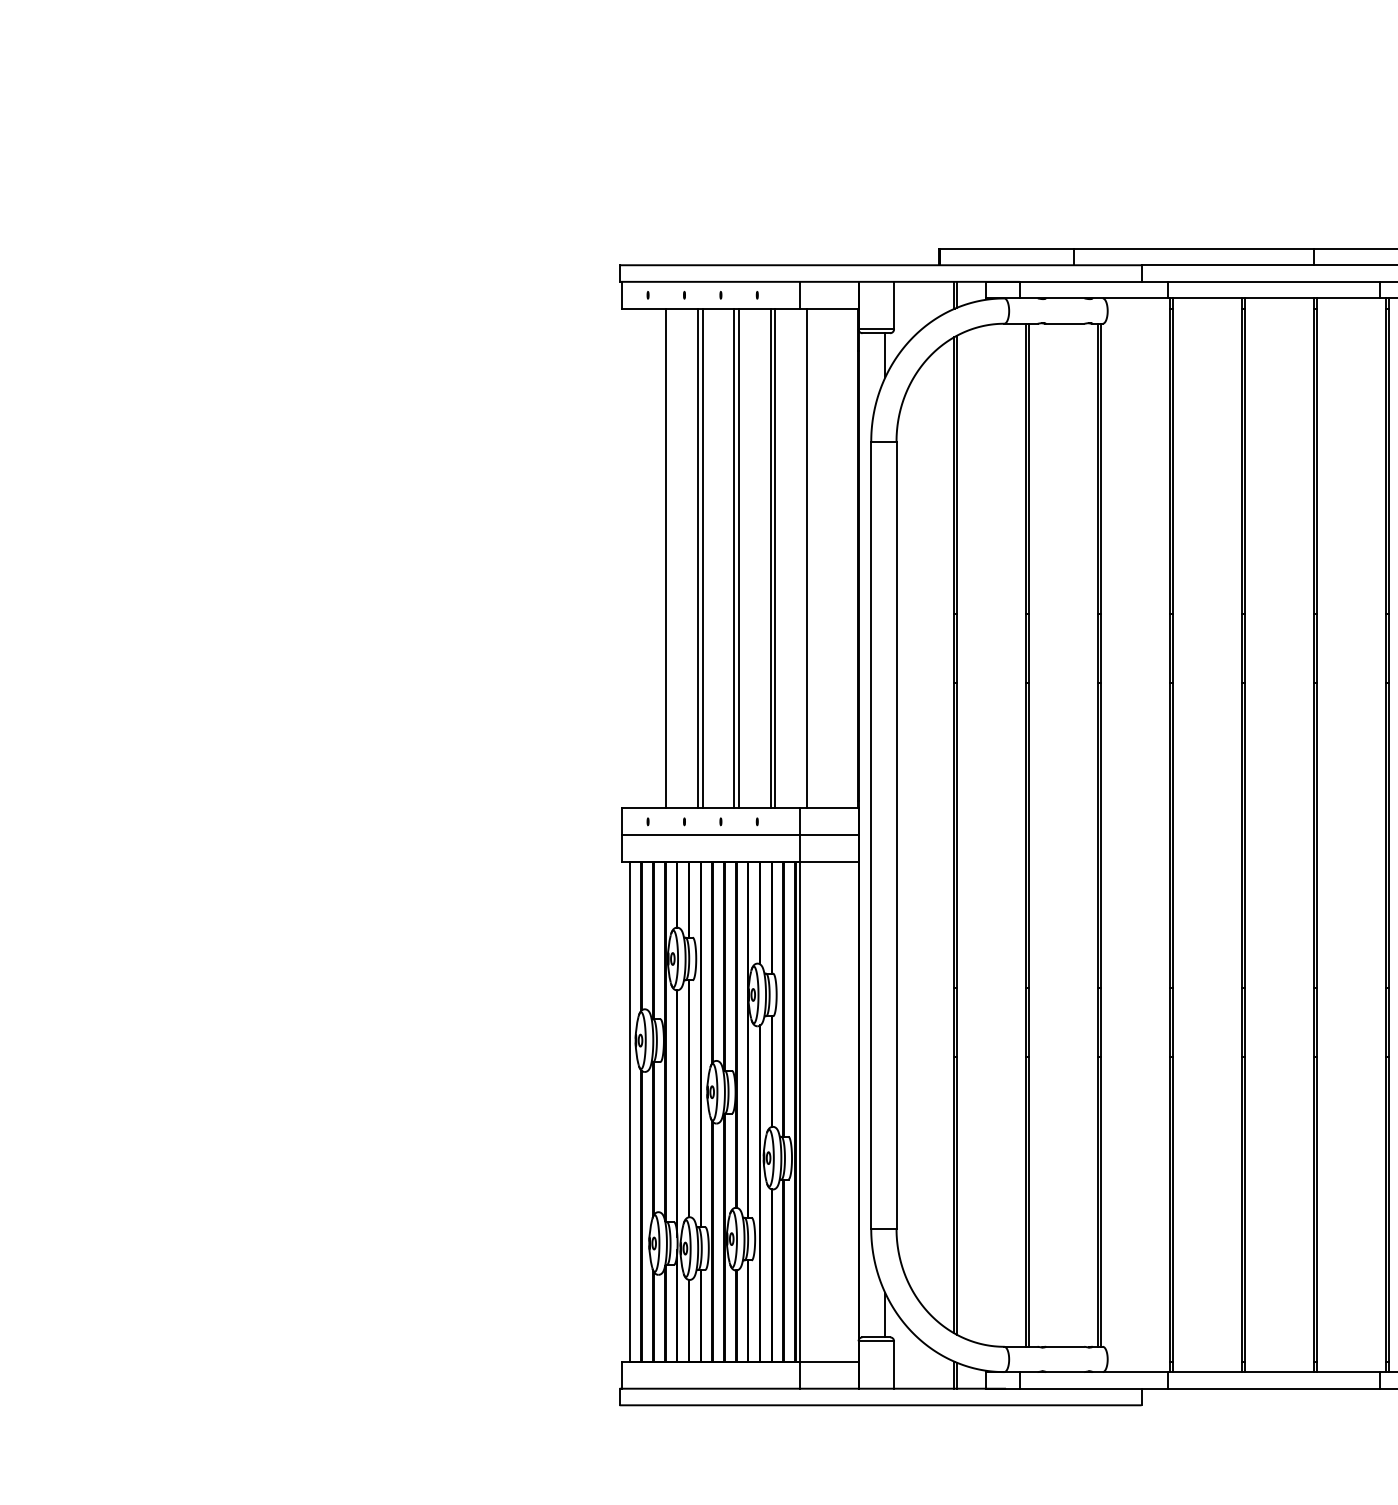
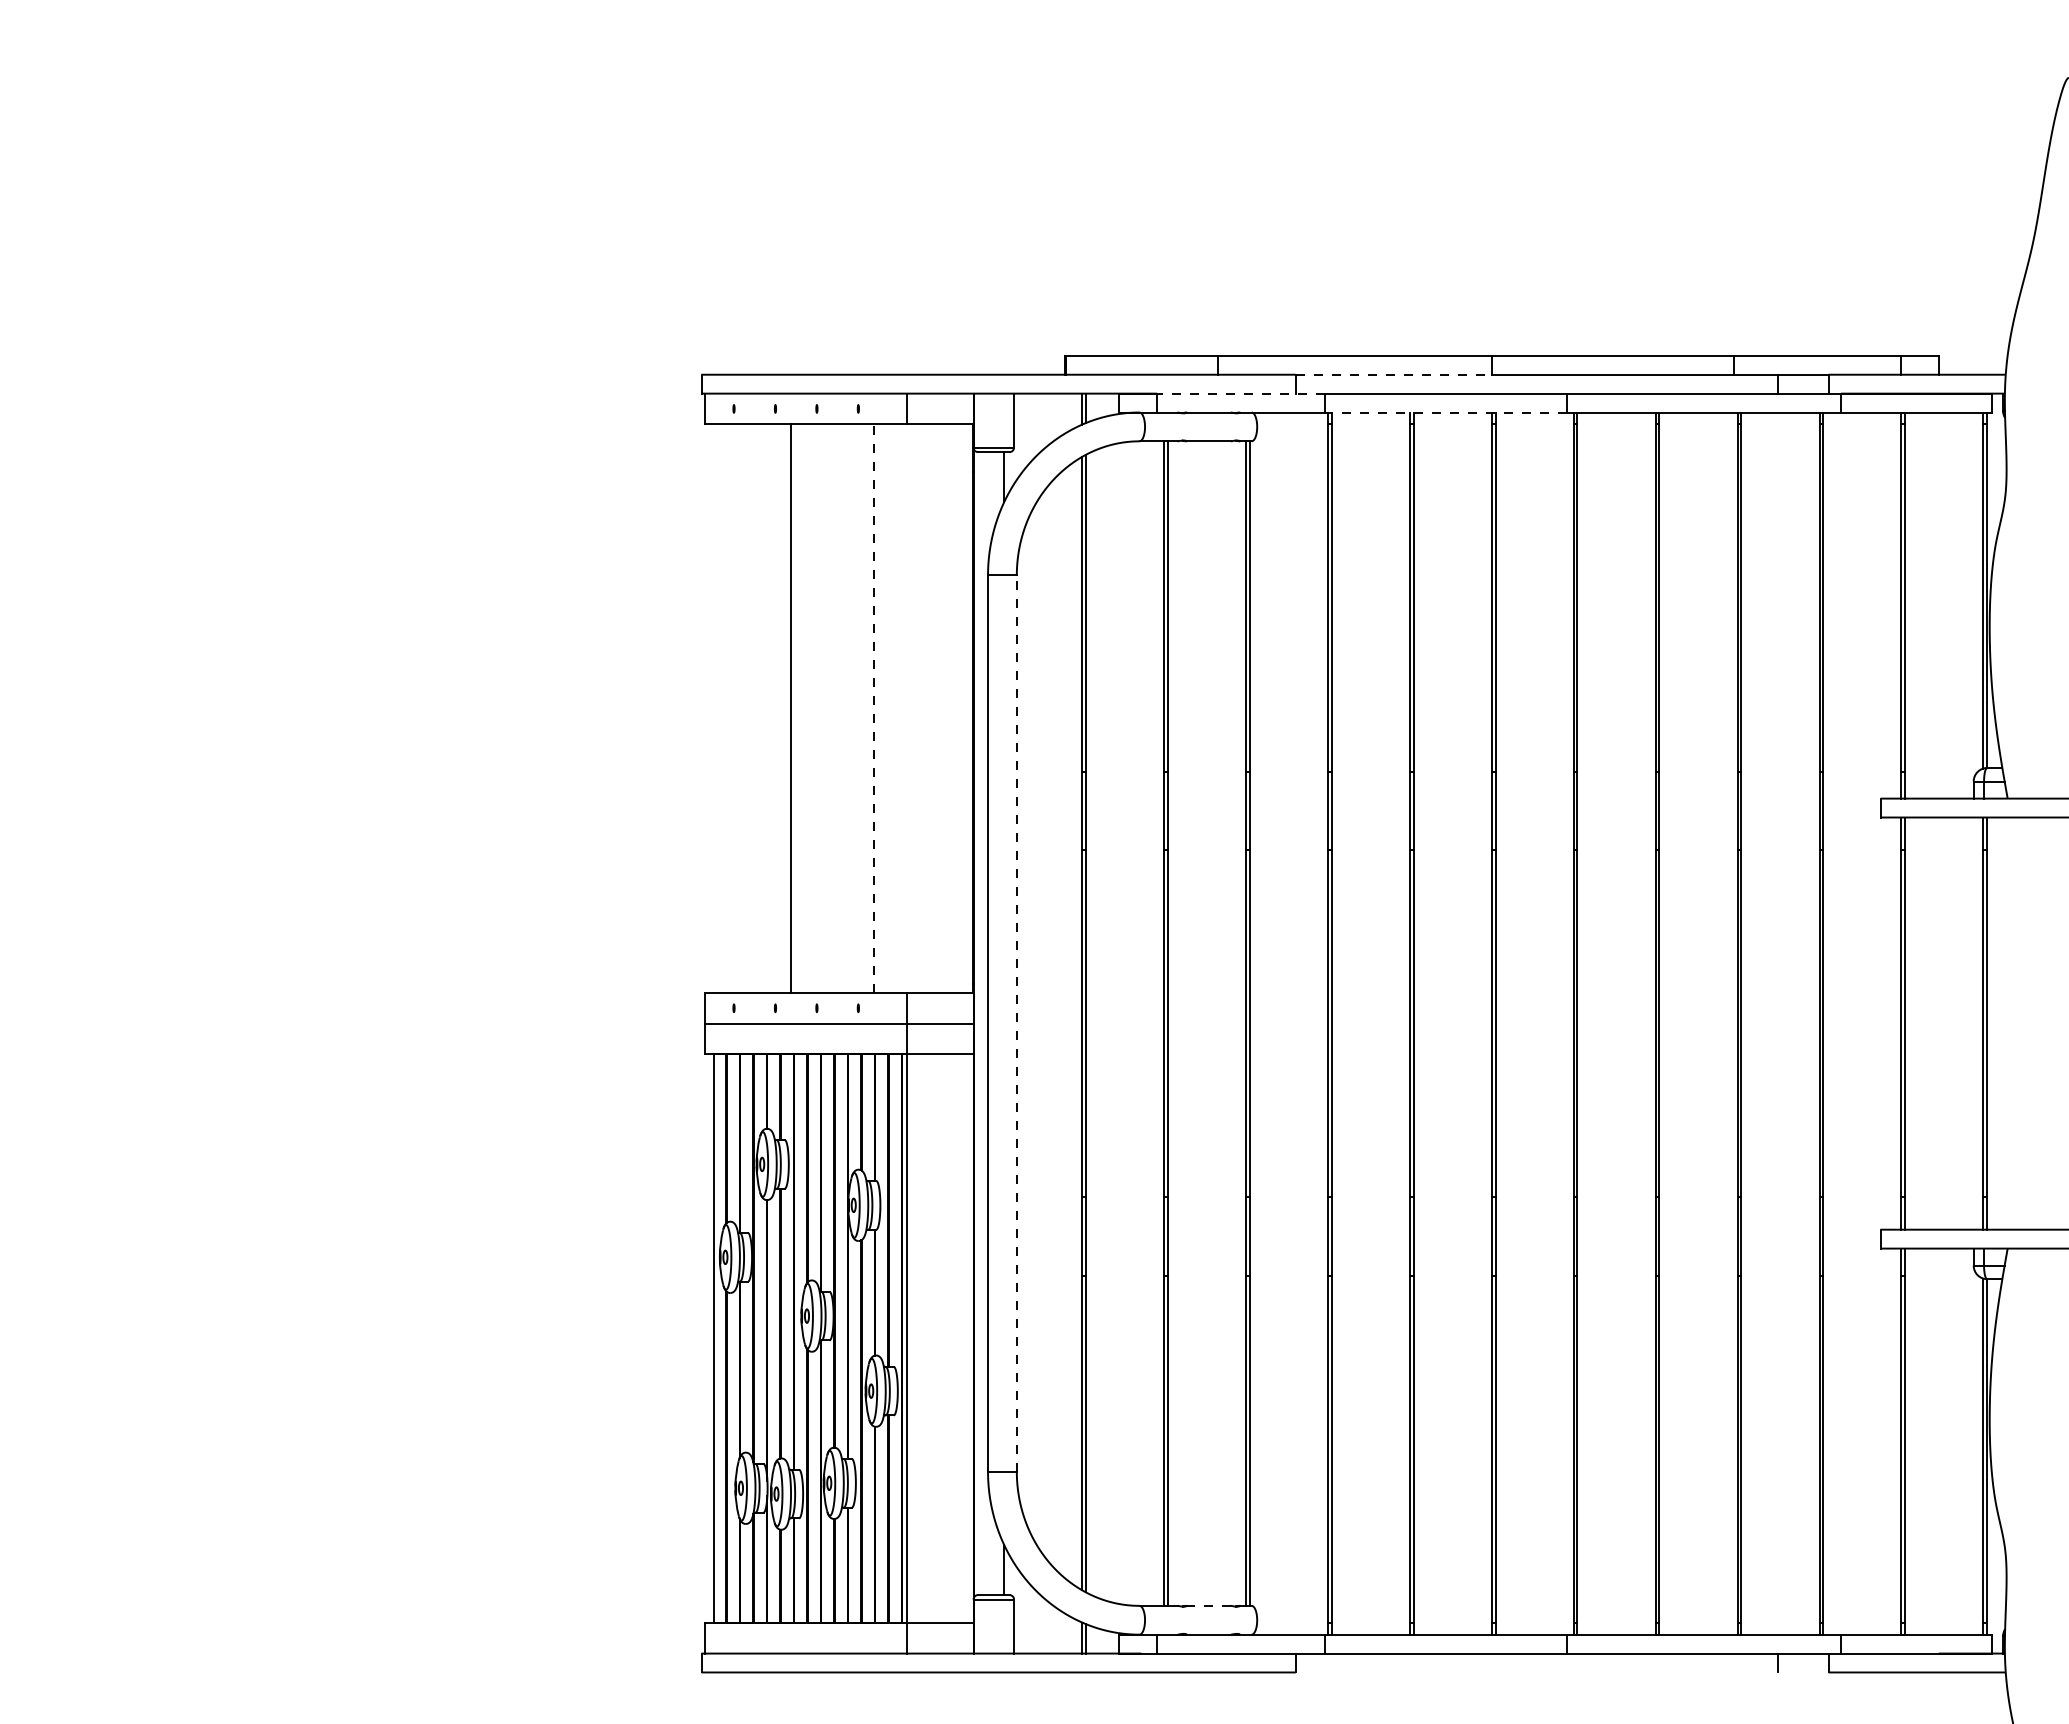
line: (1228, 265) -> (1394, 374), solid -> dashed
line: (1093, 281) -> (1240, 393), solid -> dashed
line: (1274, 298) -> (1446, 412), solid -> dashed
line: (666, 558) -> (754, 708), removed
line: (702, 558) -> (796, 708), removed
line: (734, 558) -> (832, 708), removed
line: (738, 558) -> (837, 708), removed
line: (770, 558) -> (873, 708), solid -> dashed
line: (775, 558) -> (878, 708), removed
line: (806, 558) -> (914, 708), removed
line: (896, 835) -> (1016, 1023), solid -> dashed
line: (1064, 1346) -> (1207, 1605), solid -> dashed

